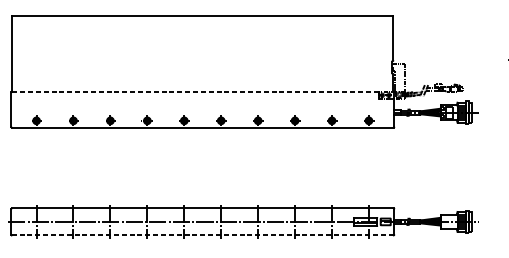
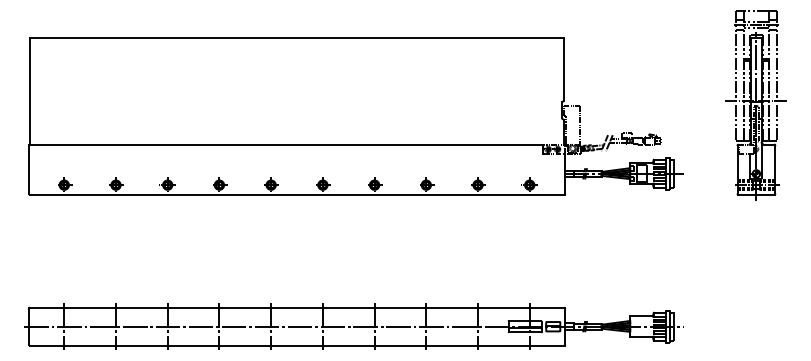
line: (195, 91) -> (286, 144), dashed -> solid
line: (203, 235) -> (297, 345), dashed -> solid

